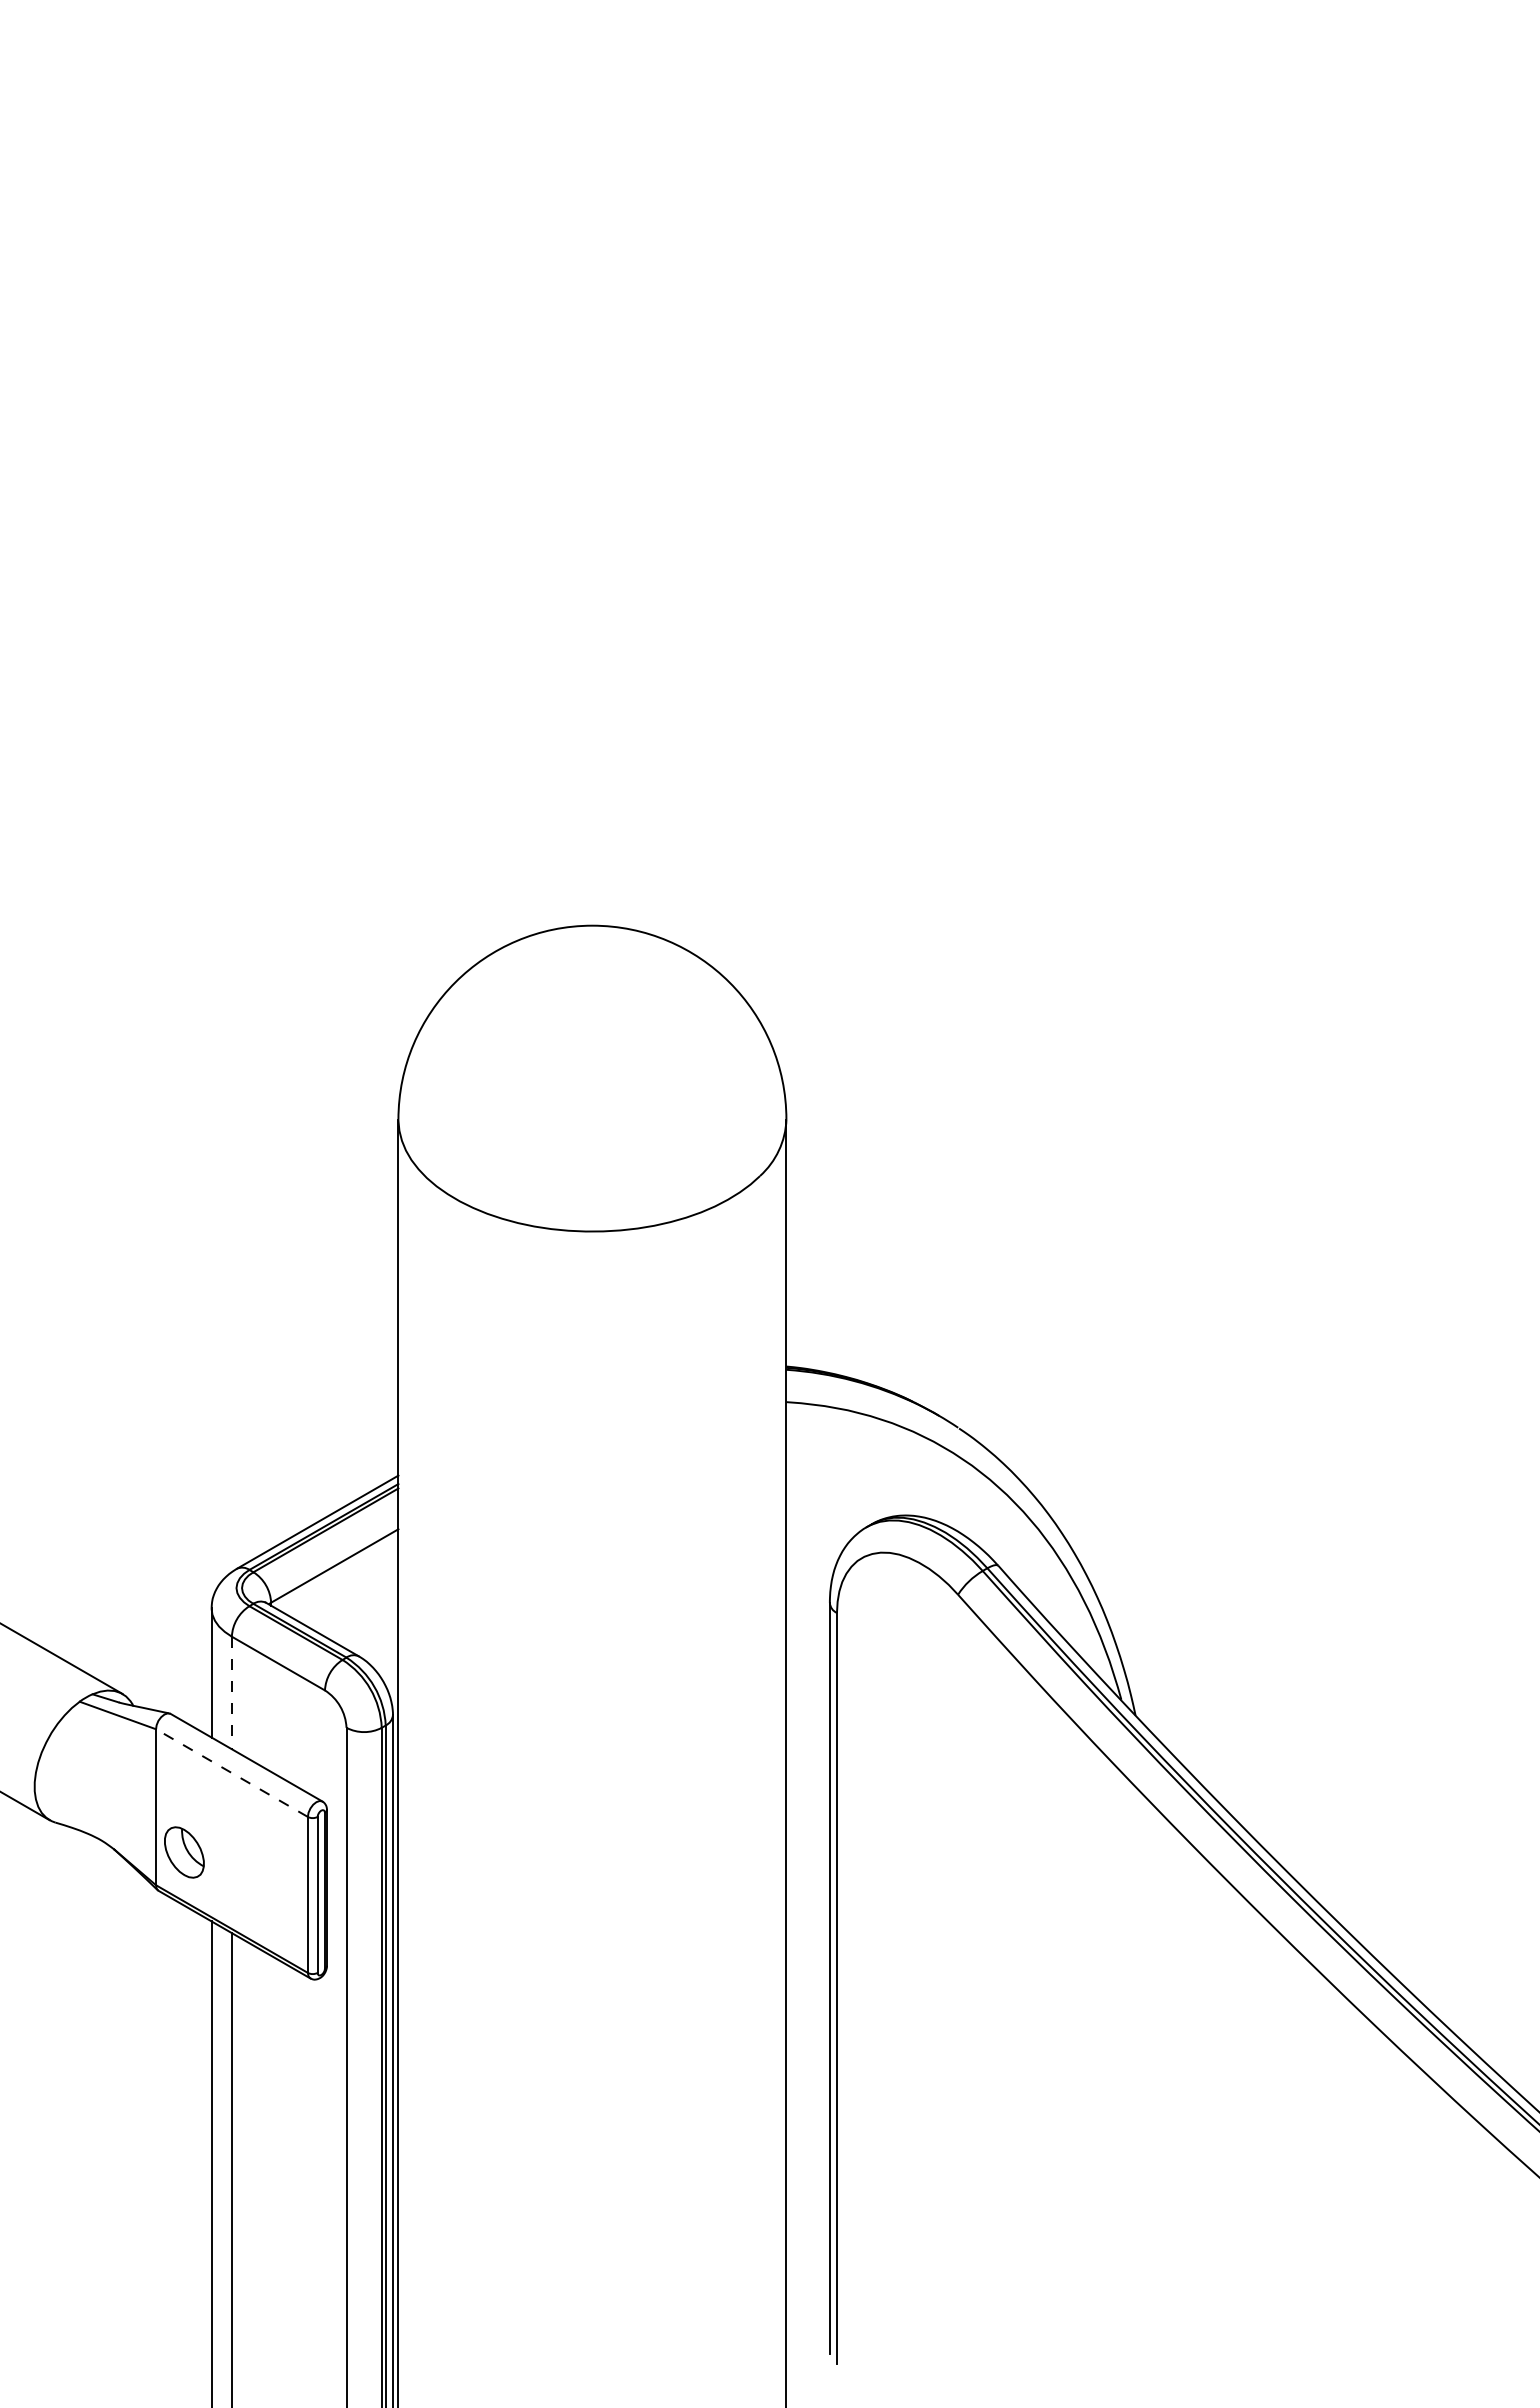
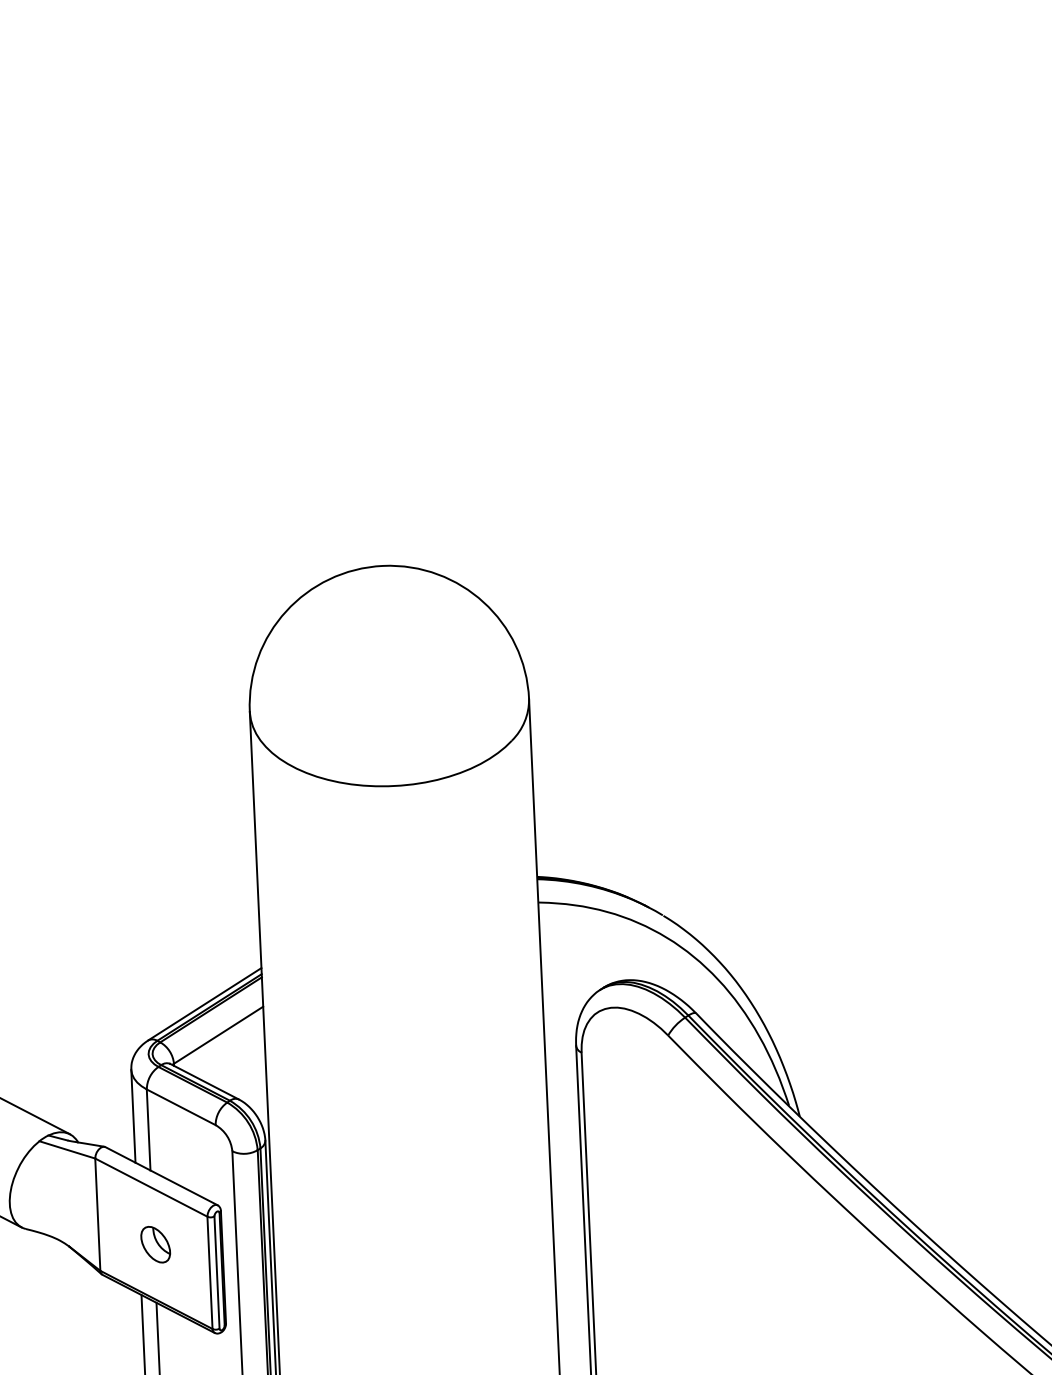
line: (231, 1693) -> (148, 1130), dashed -> solid
line: (231, 1773) -> (151, 1187), dashed -> solid
part: (184, 1852) -> (155, 1244), moved

